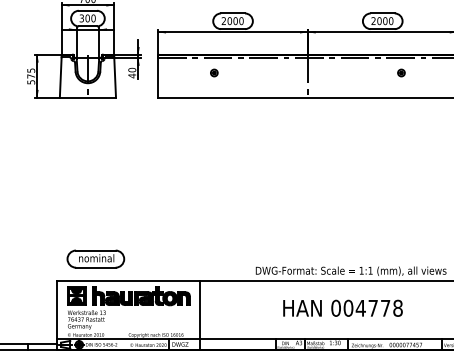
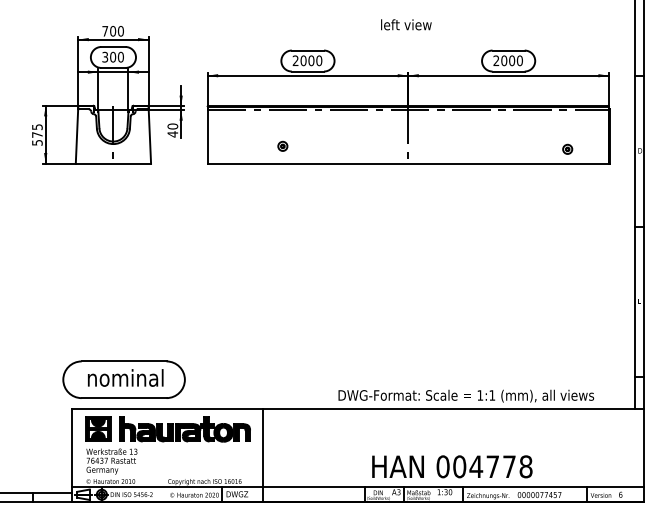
part: (214, 72) -> (282, 145), moved
part: (401, 72) -> (567, 148), moved
part: (95, 258) -> (123, 379), size x1.6
text: (343, 308) -> (452, 466), moved

